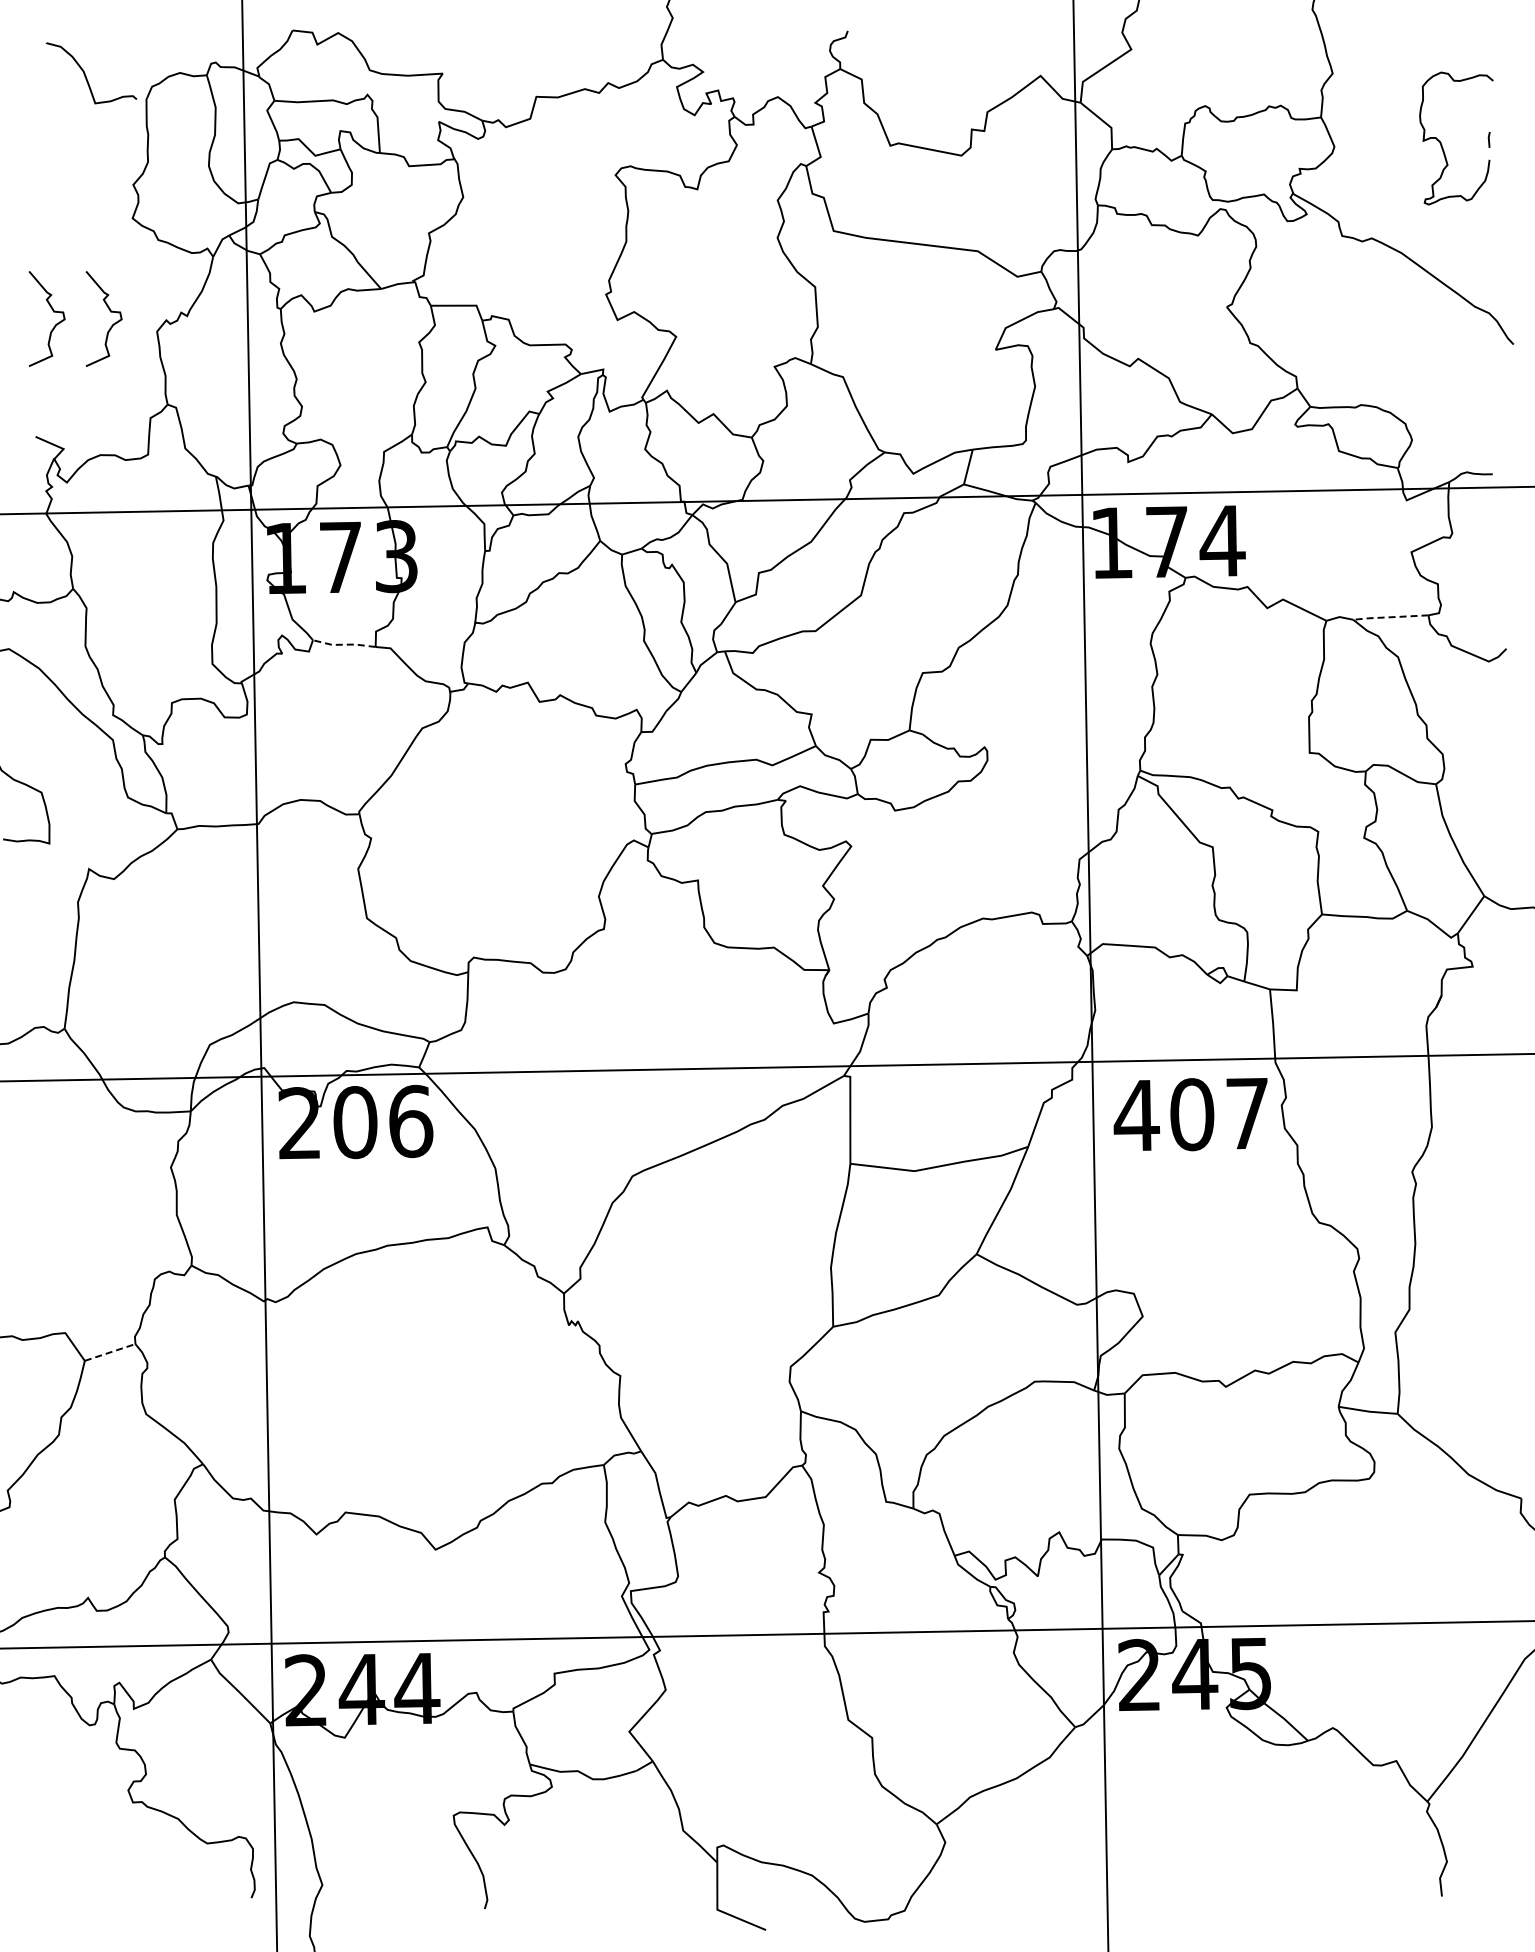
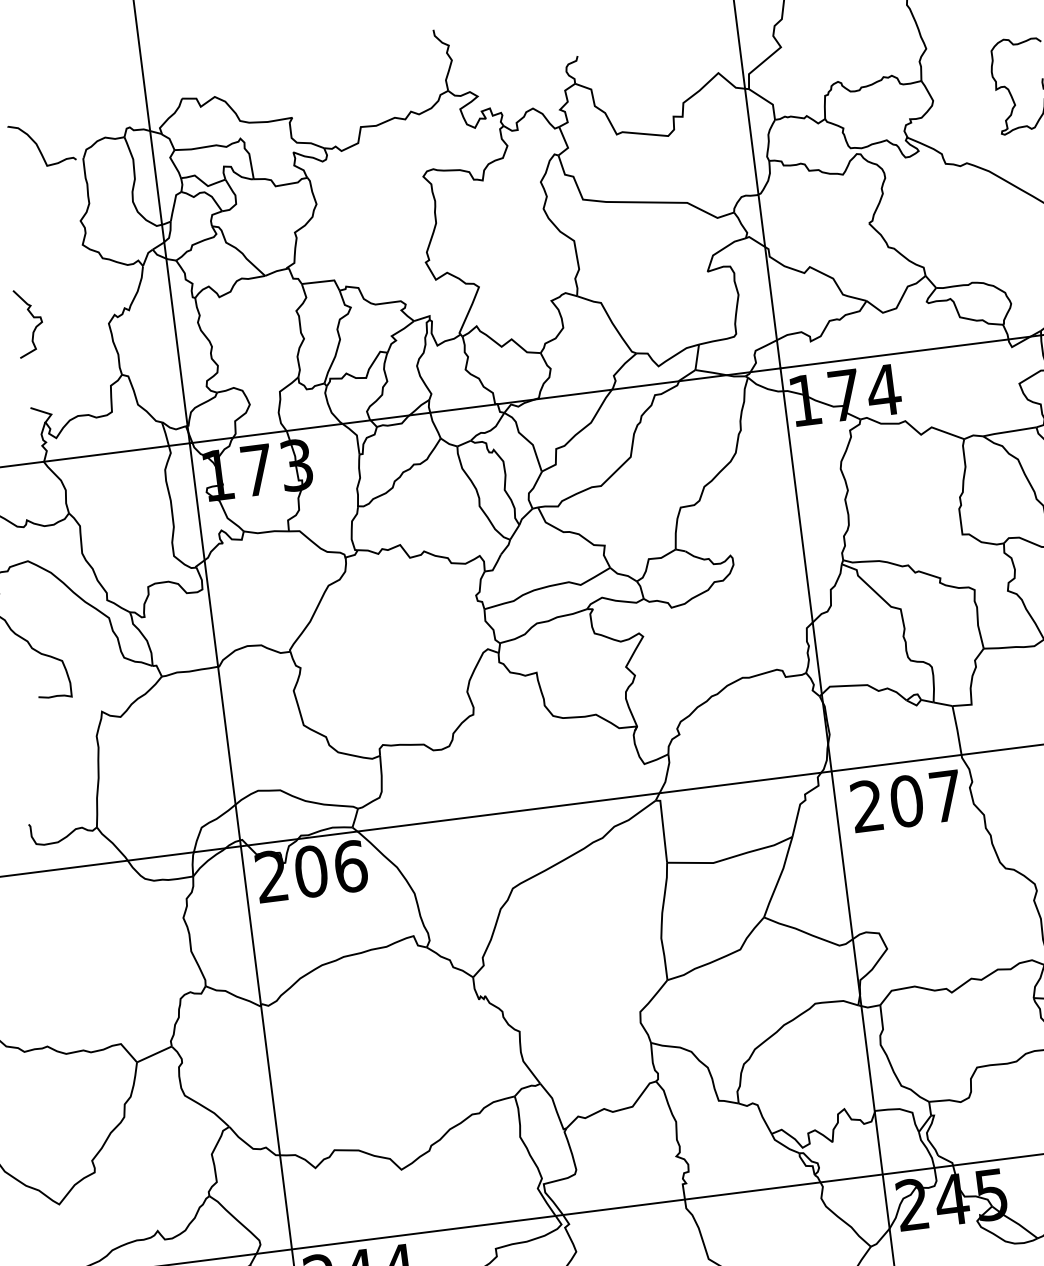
curve: (110, 312) -> (74, 313), removed
line: (1390, 617) -> (1009, 431), dashed -> solid
line: (343, 644) -> (265, 532), dashed -> solid
text: (1136, 1115) -> (867, 806), 407 -> 207
line: (110, 1352) -> (154, 1054), dashed -> solid

